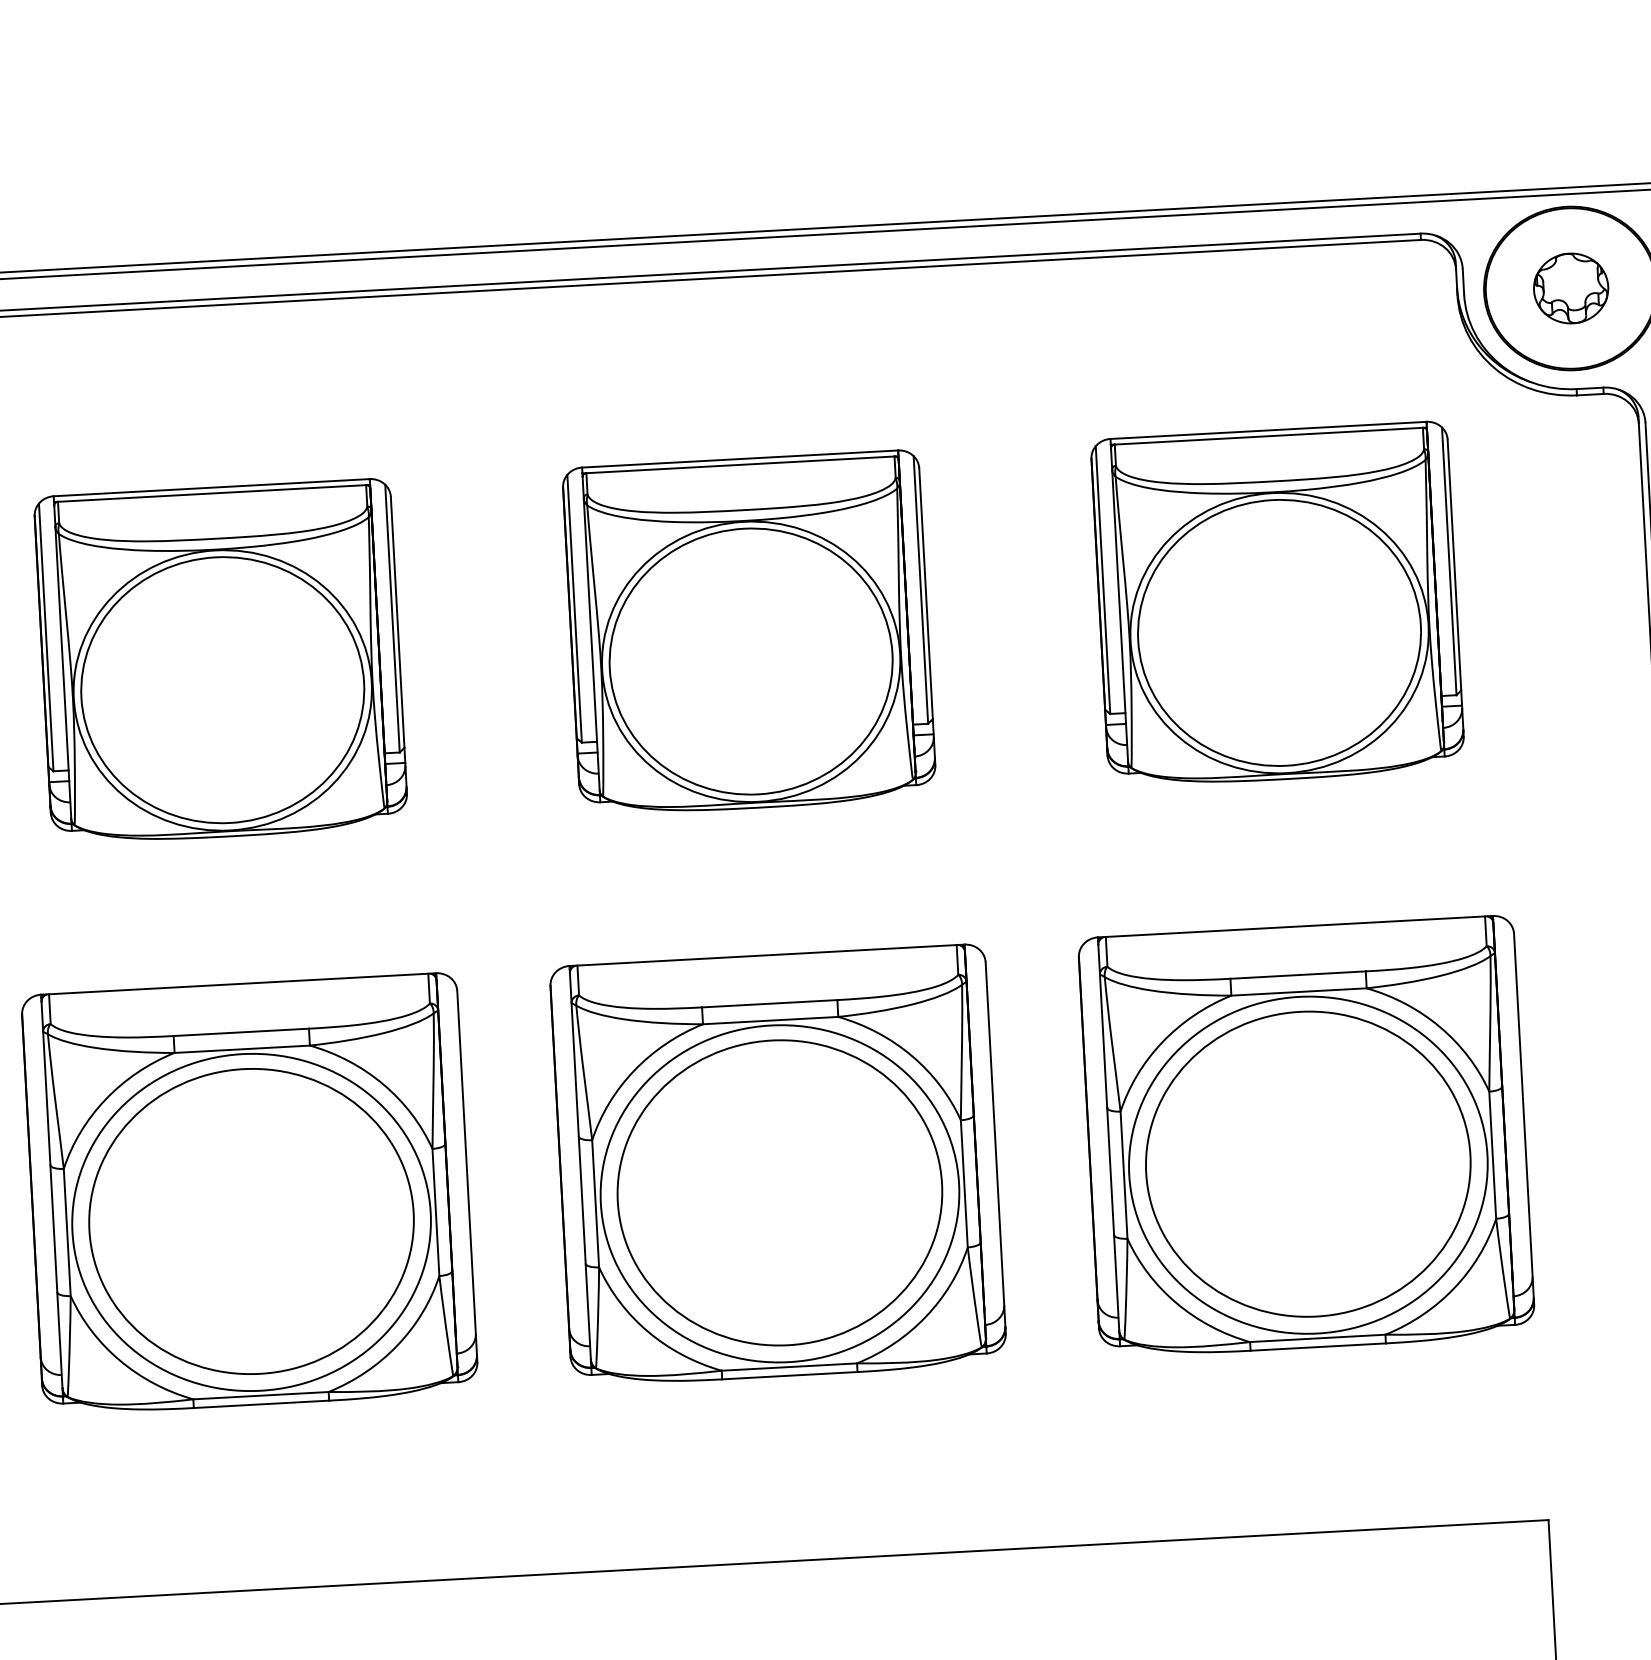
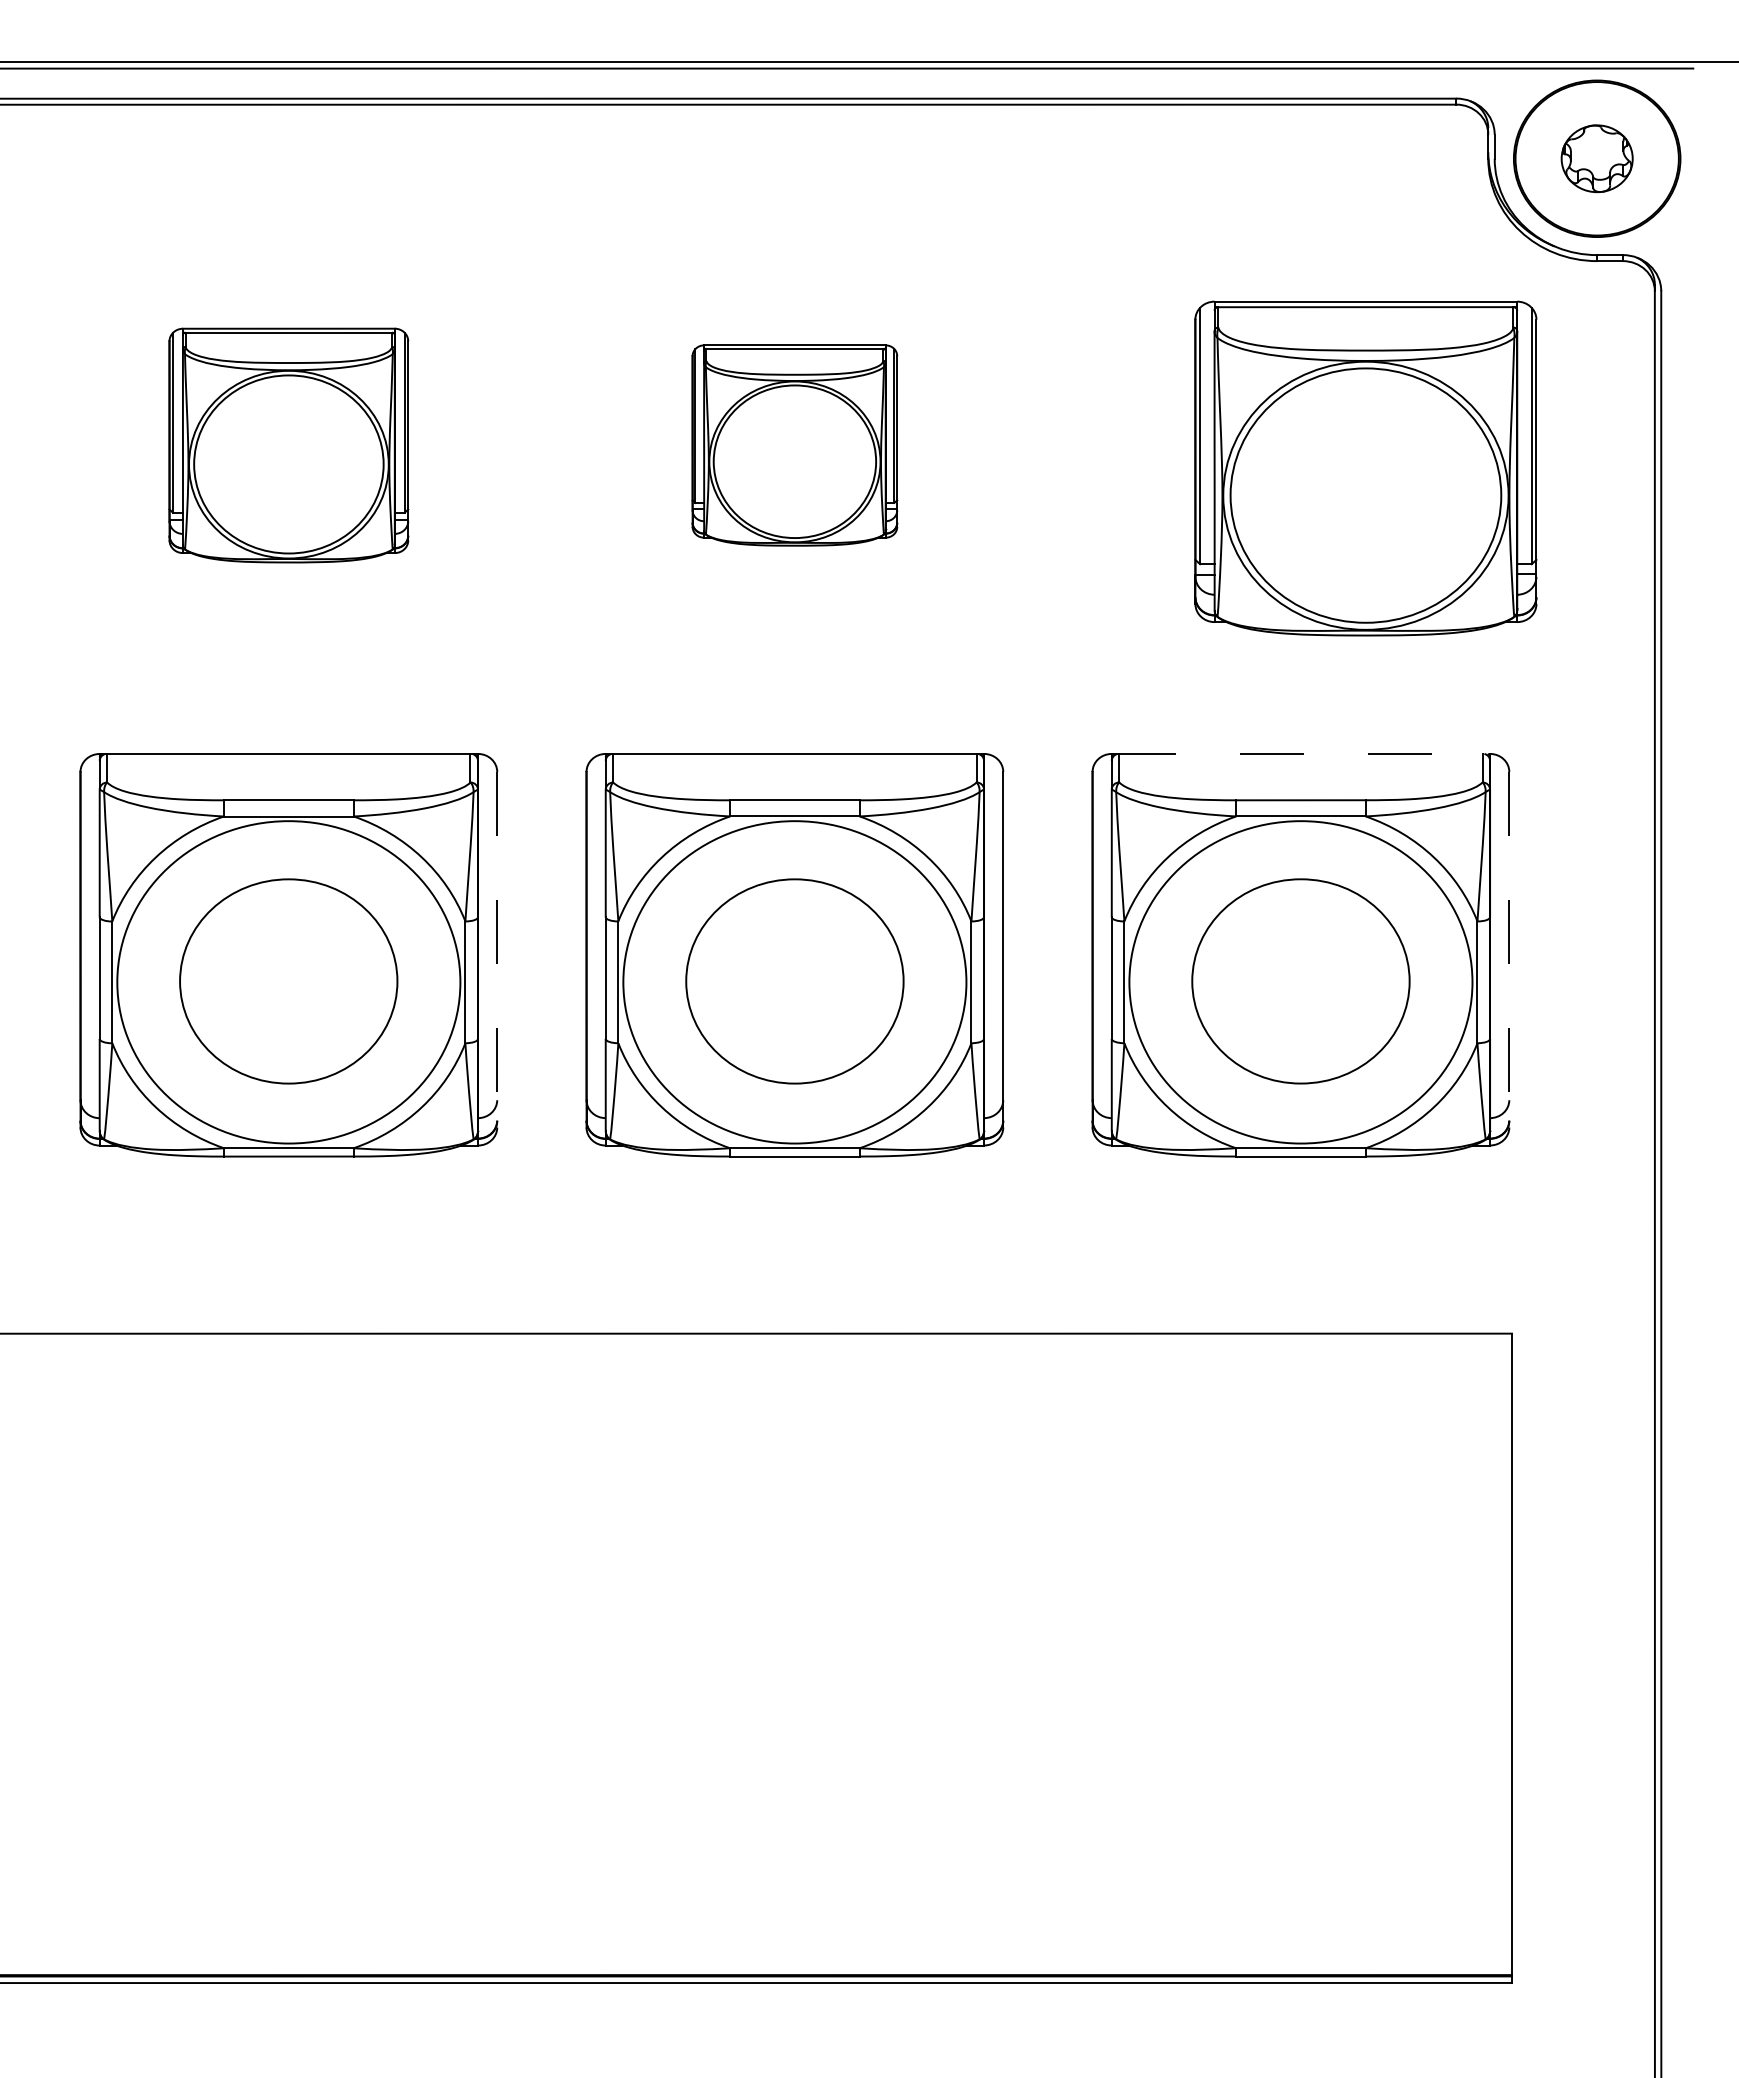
part: (1277, 604) -> (1365, 468), moved
part: (749, 633) -> (794, 445), size x0.6
part: (220, 661) -> (288, 445), size x0.7
line: (1296, 926) -> (1301, 753), solid -> dashed
line: (1524, 1119) -> (1509, 949), solid -> dashed
part: (1307, 1164) -> (1300, 981), size x0.7
line: (467, 1176) -> (497, 949), solid -> dashed
part: (779, 1192) -> (794, 981), size x0.7
part: (251, 1221) -> (288, 981), size x0.7

